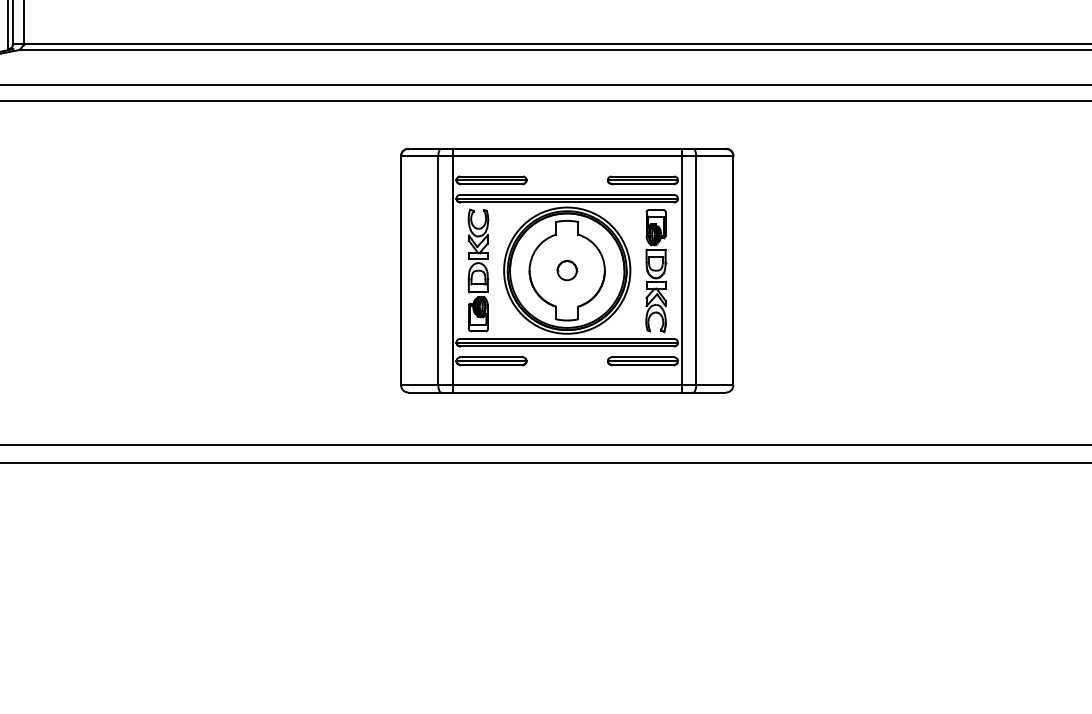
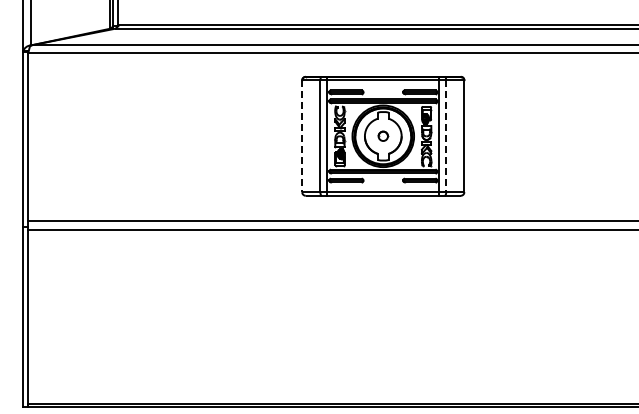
line: (401, 271) -> (302, 136), solid -> dashed
line: (696, 271) -> (446, 136), solid -> dashed

